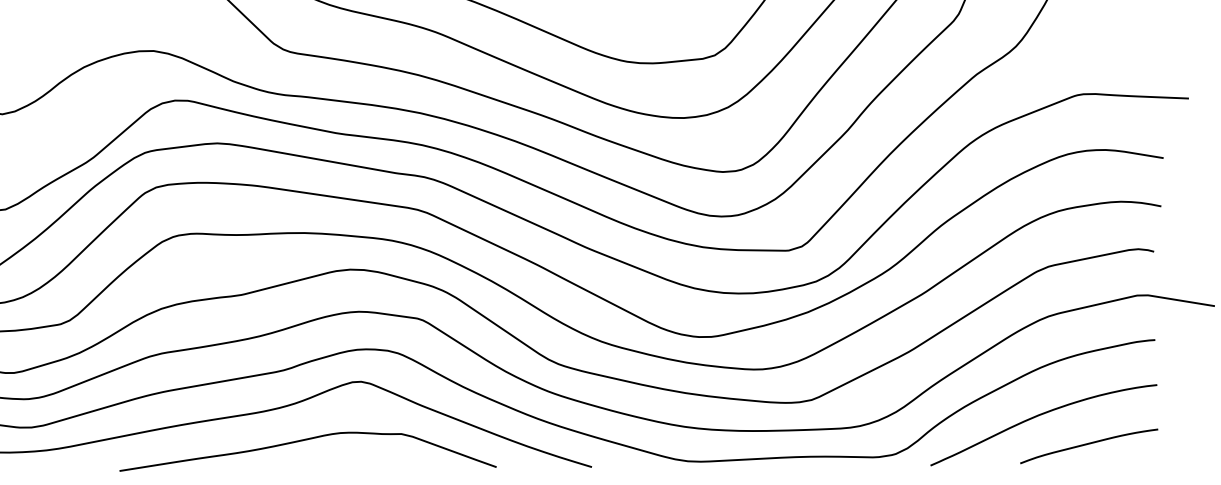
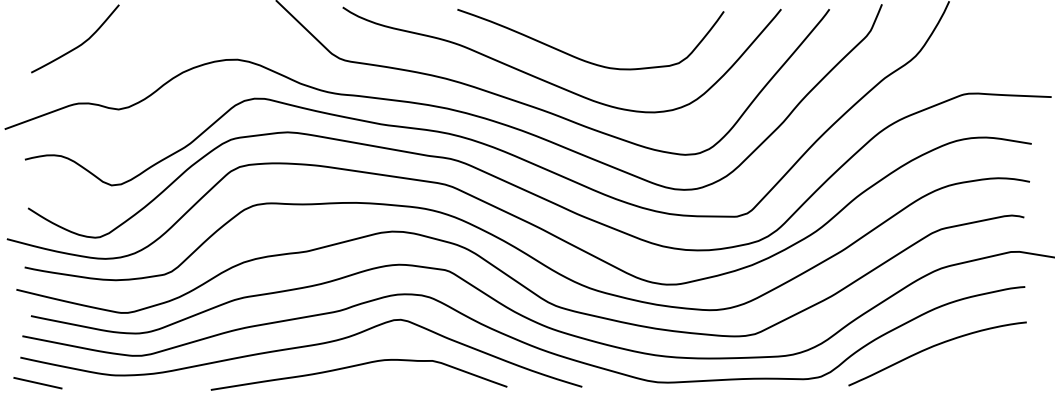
curve: (1089, 444) -> (973, 369), removed

